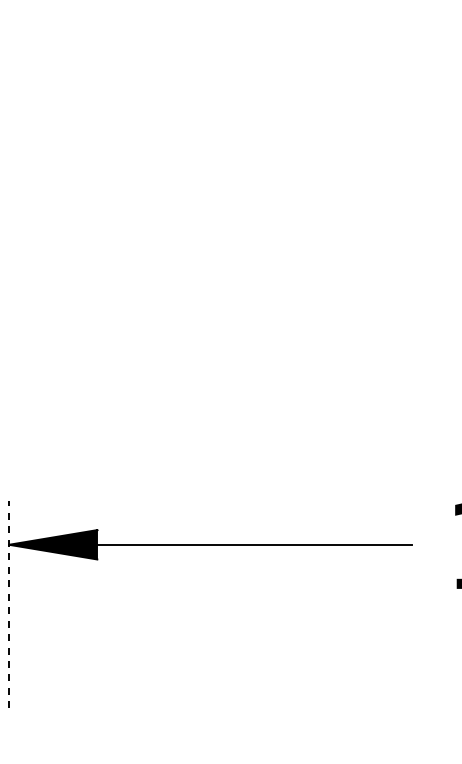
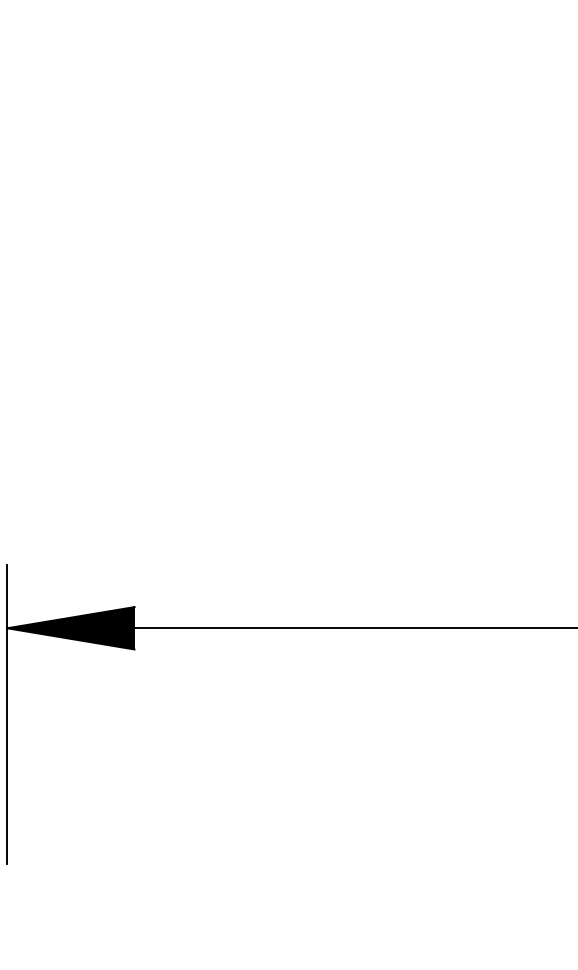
line: (9, 604) -> (7, 714), dashed -> solid

